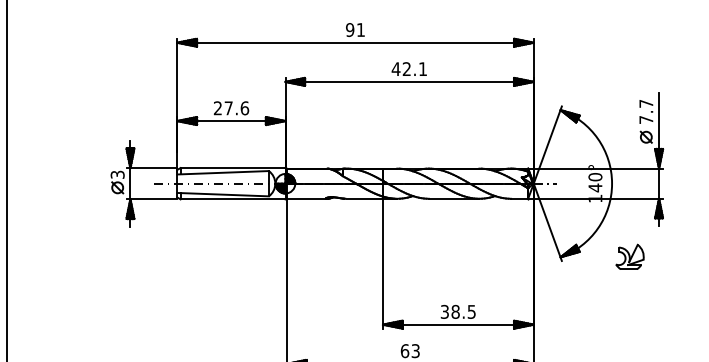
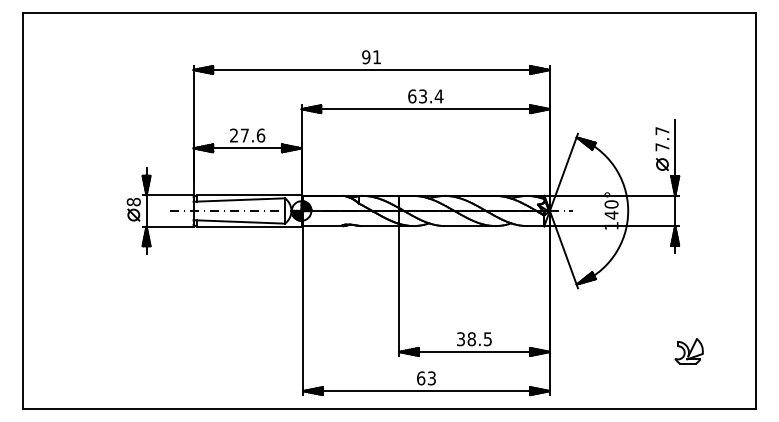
text: (409, 69) -> (425, 96), 42.1 -> 63.4
text: (117, 175) -> (133, 202), 3 -> 8
part: (629, 257) -> (688, 351), moved

